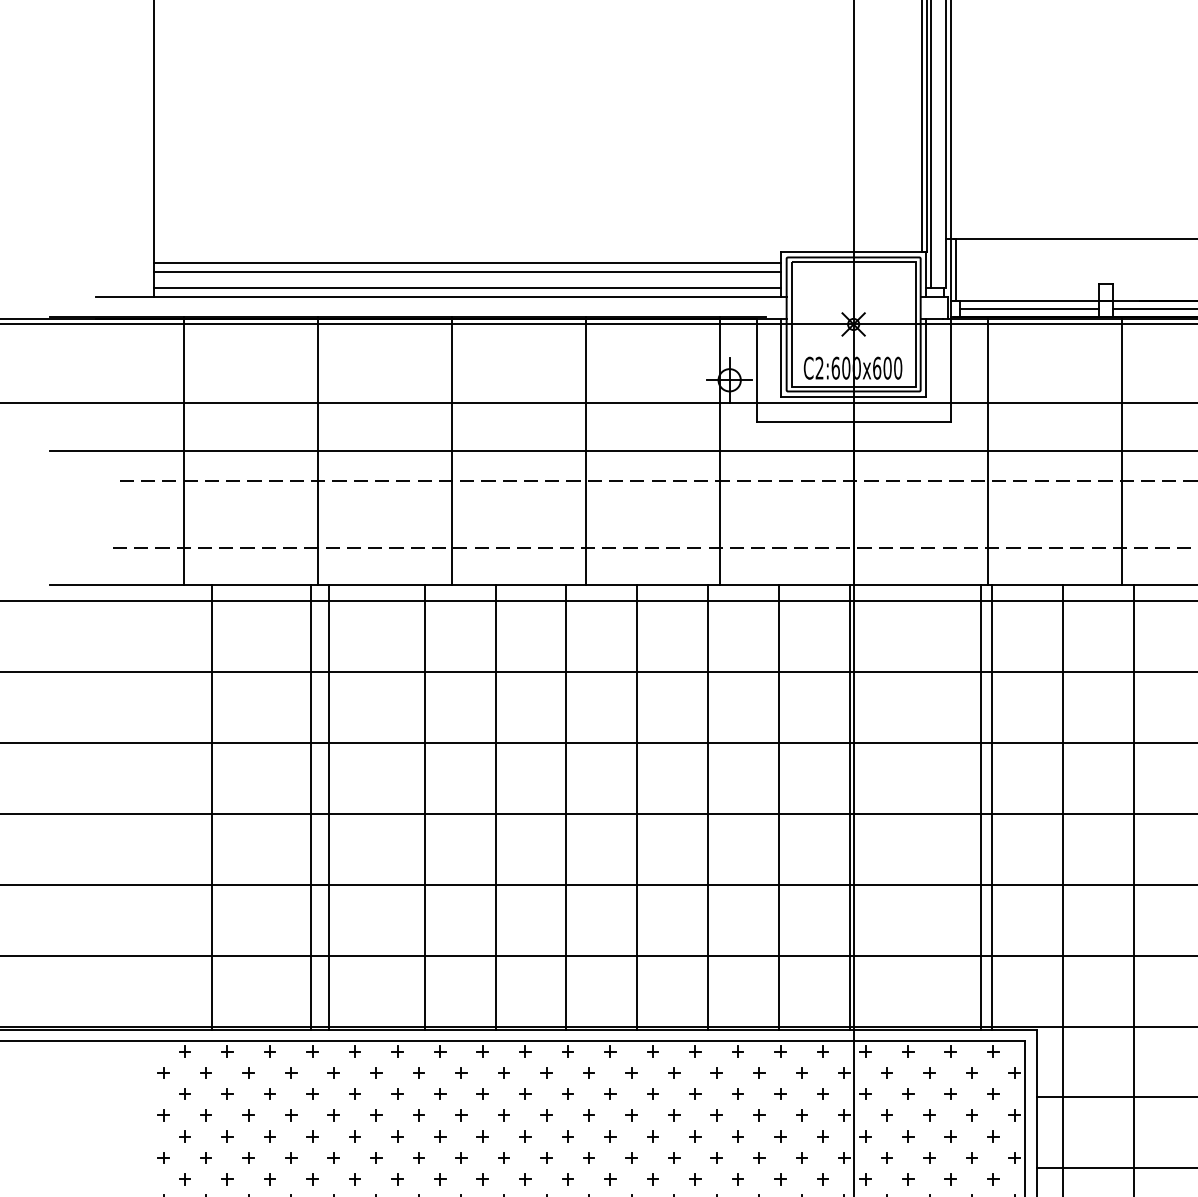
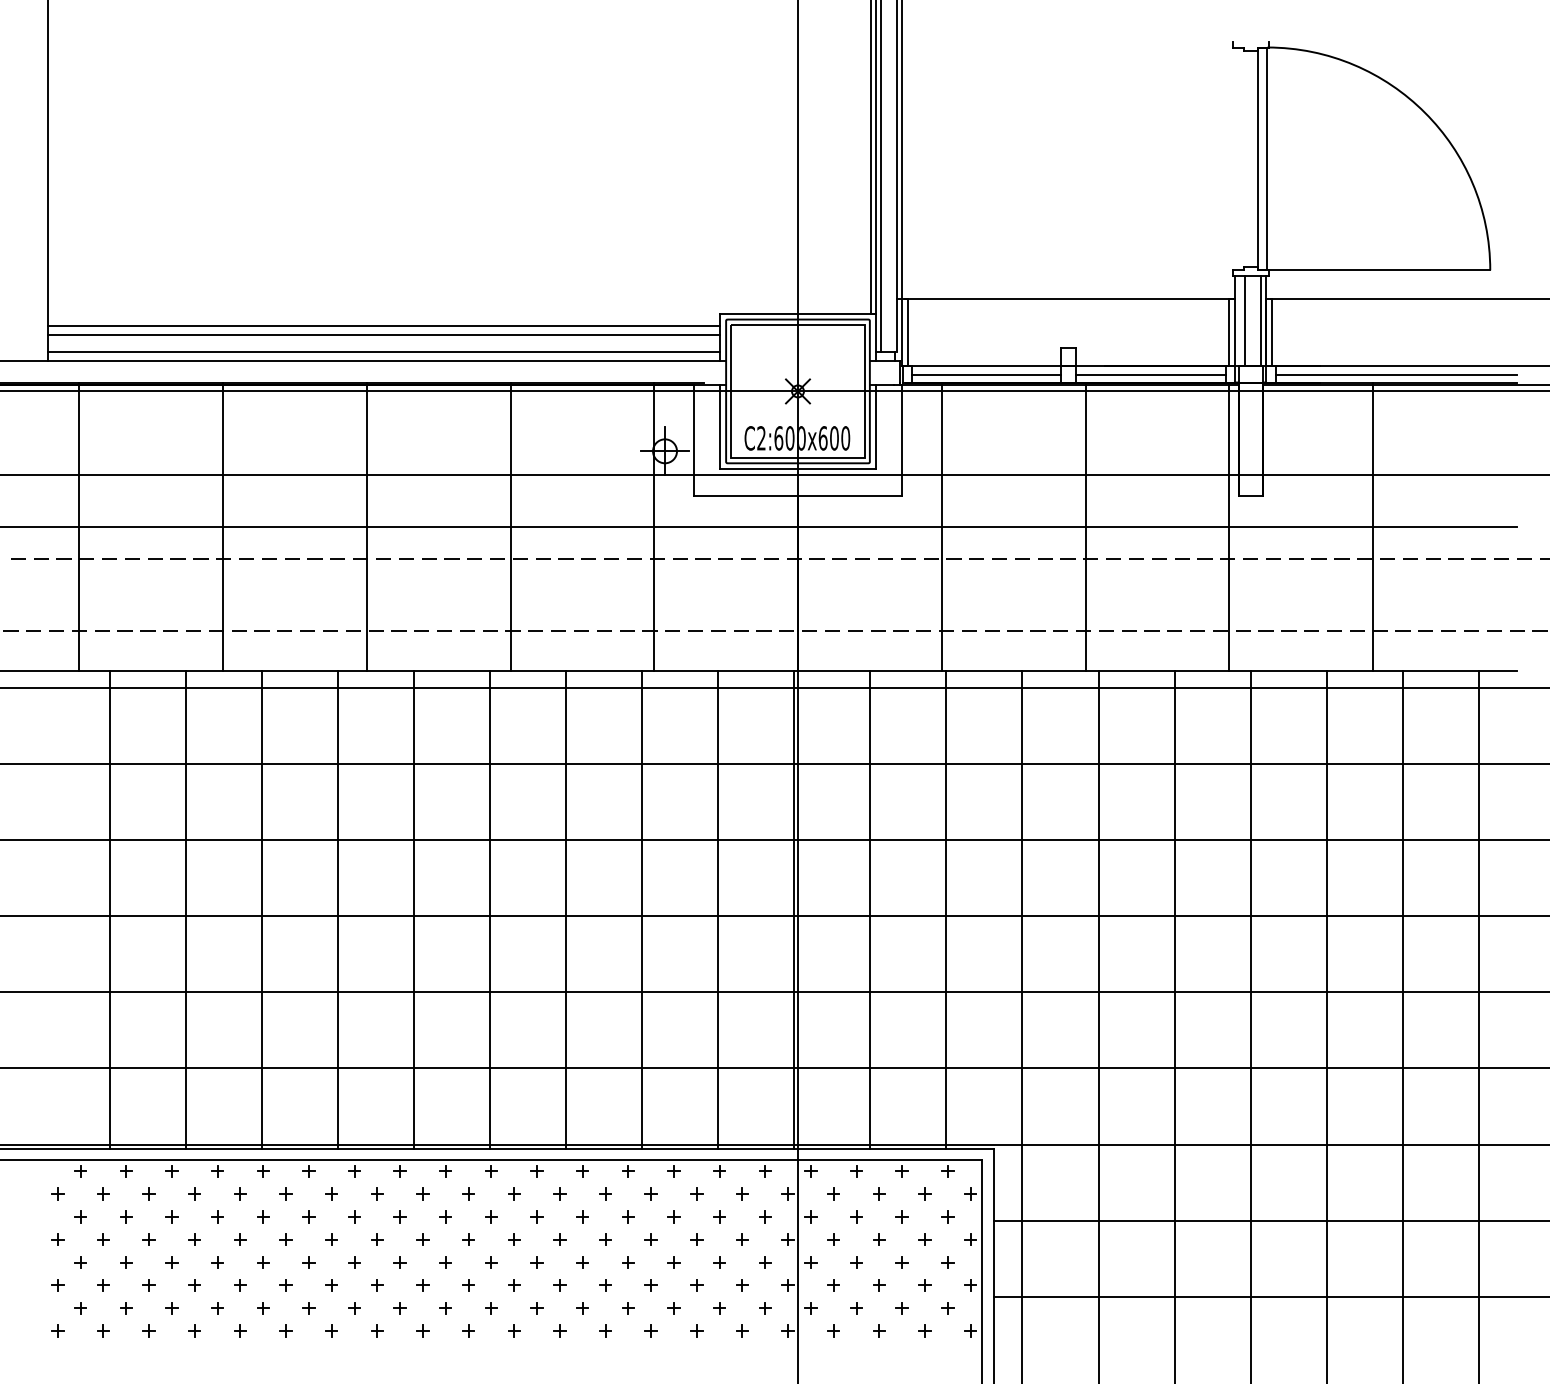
line: (310, 807) -> (261, 909), moved
line: (328, 807) -> (185, 909), moved
line: (980, 807) -> (870, 909), moved

